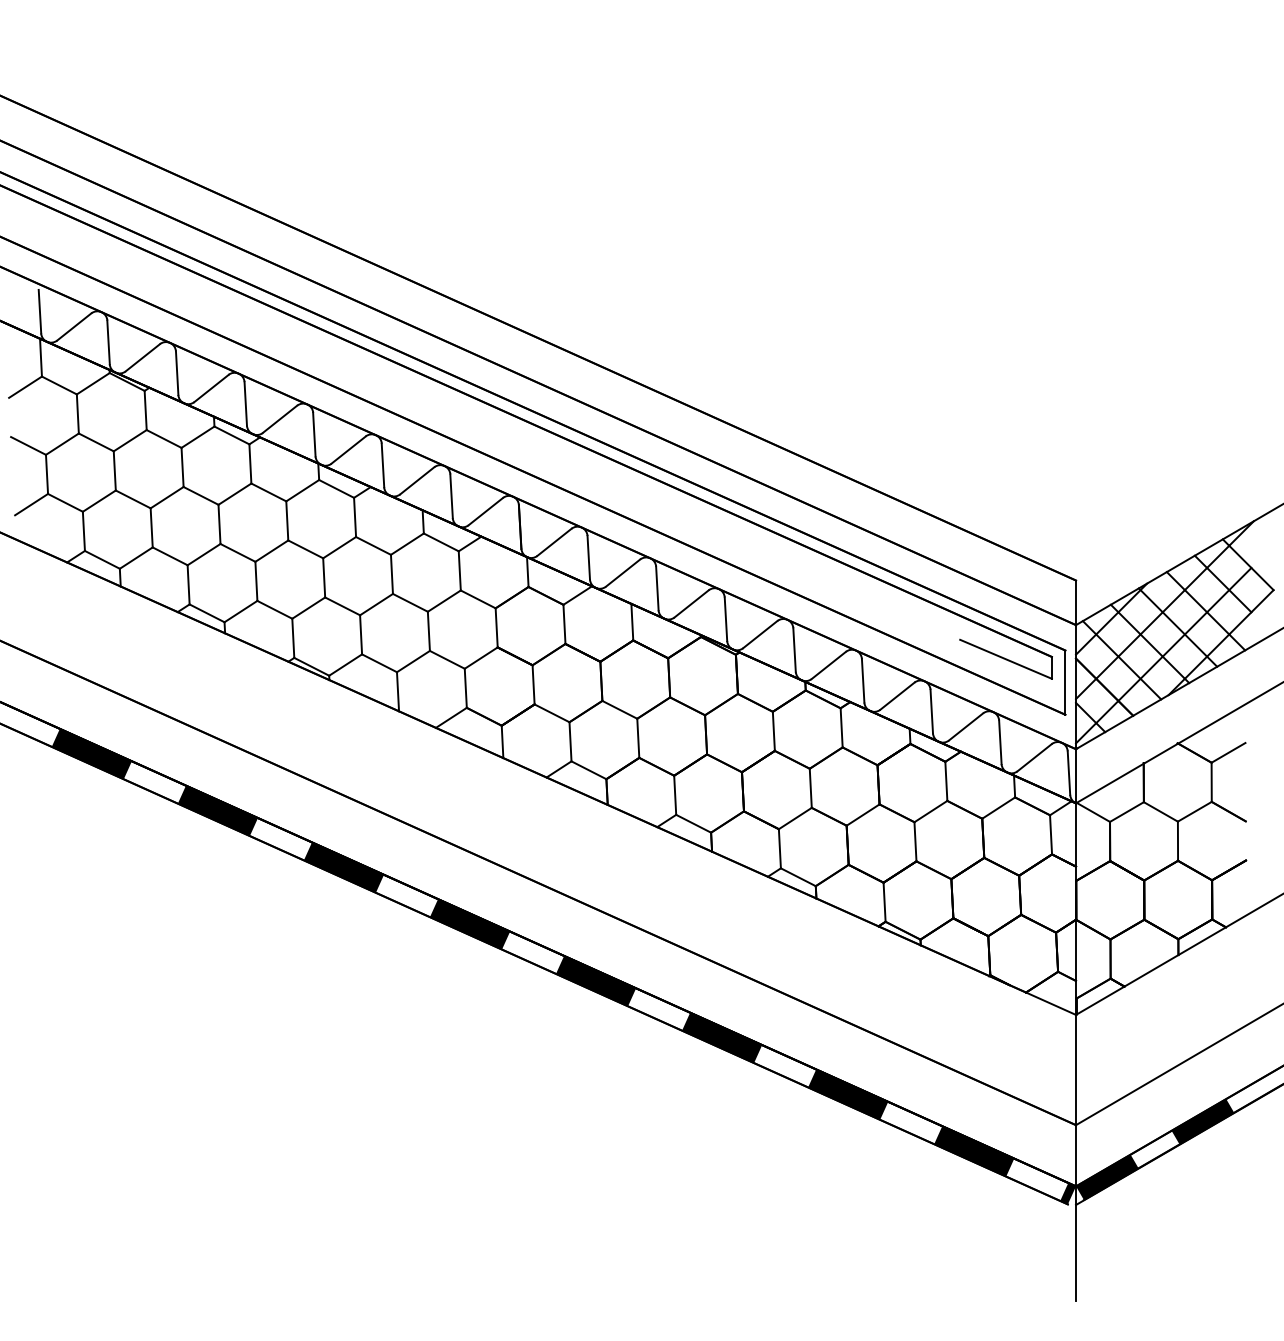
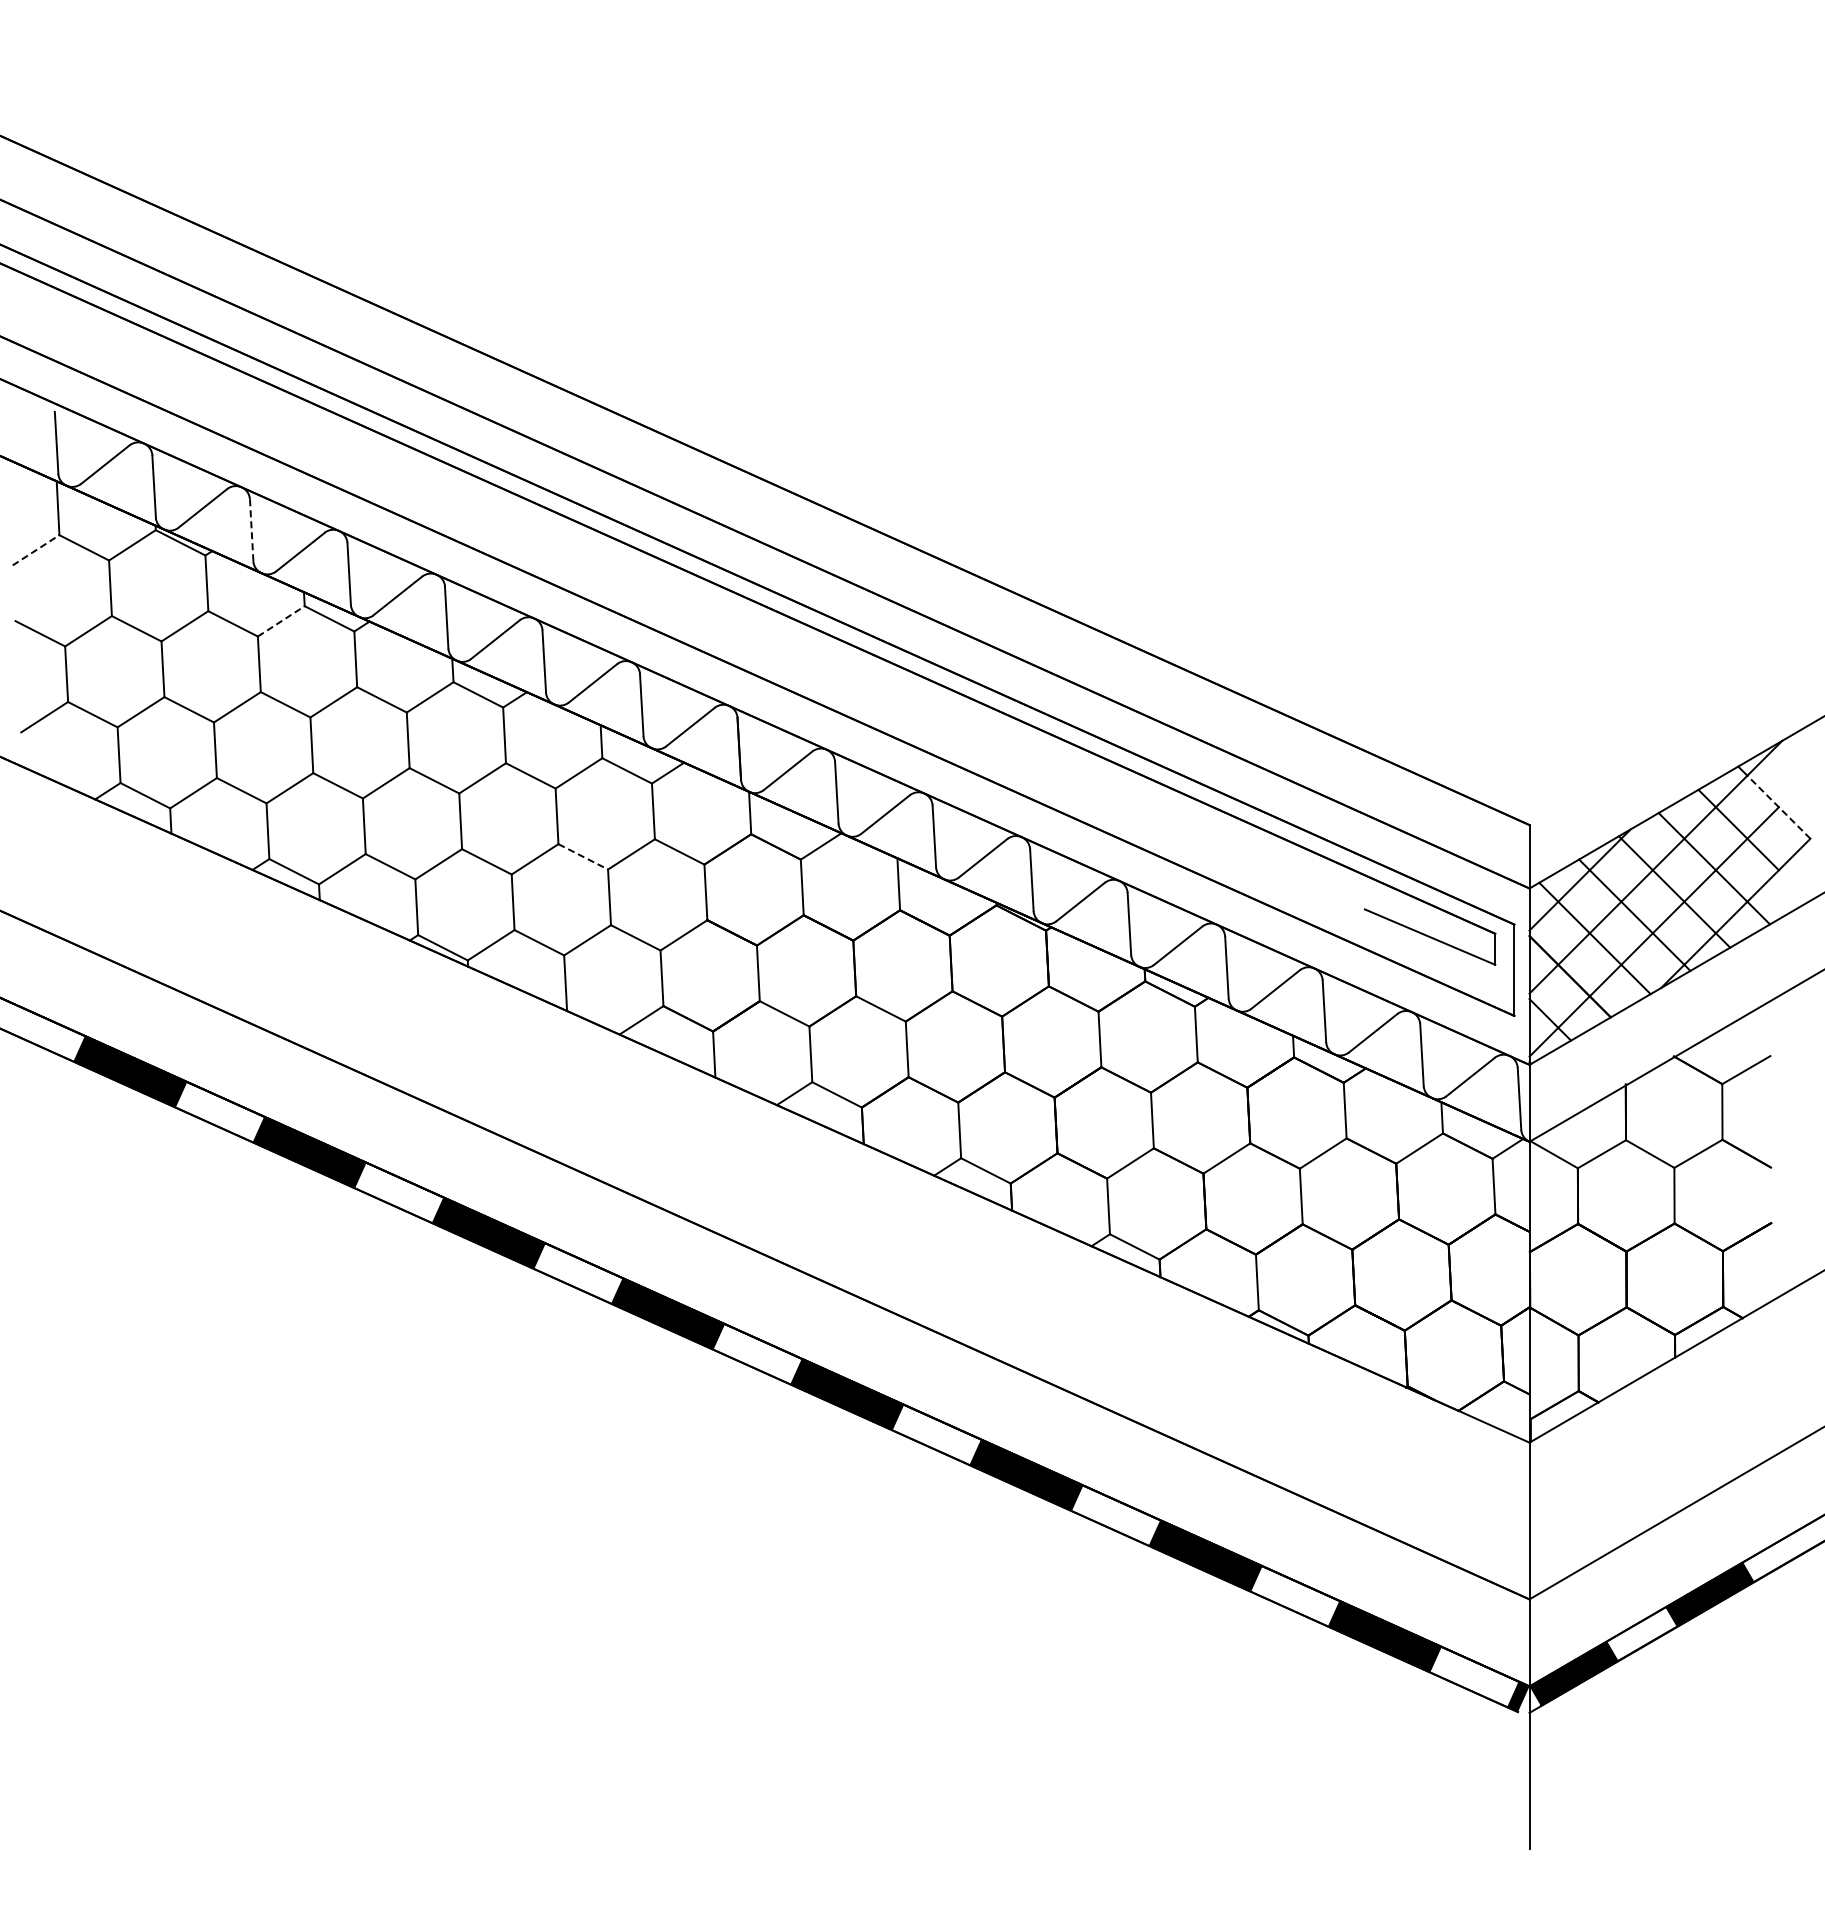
line: (177, 372) -> (251, 529), solid -> dashed
line: (25, 387) -> (36, 550), solid -> dashed
line: (198, 437) -> (281, 621), solid -> dashed
line: (1251, 568) -> (1778, 807), solid -> dashed
line: (410, 602) -> (583, 856), solid -> dashed

